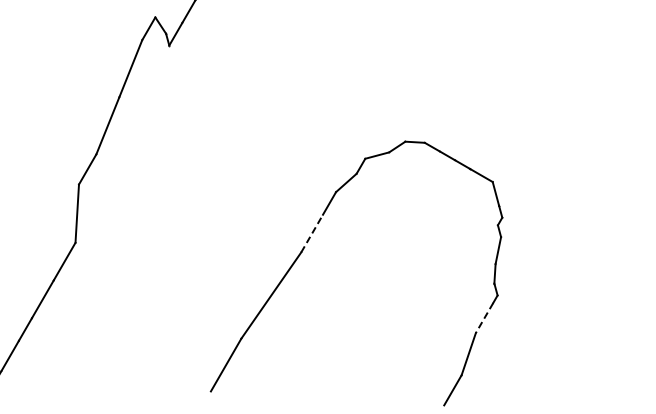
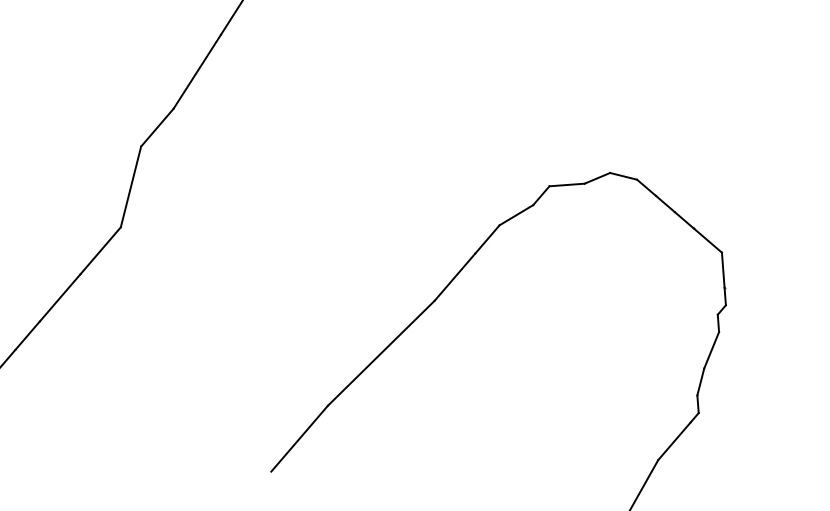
line: (312, 233) -> (455, 277), dashed -> solid
line: (484, 318) -> (674, 441), dashed -> solid

